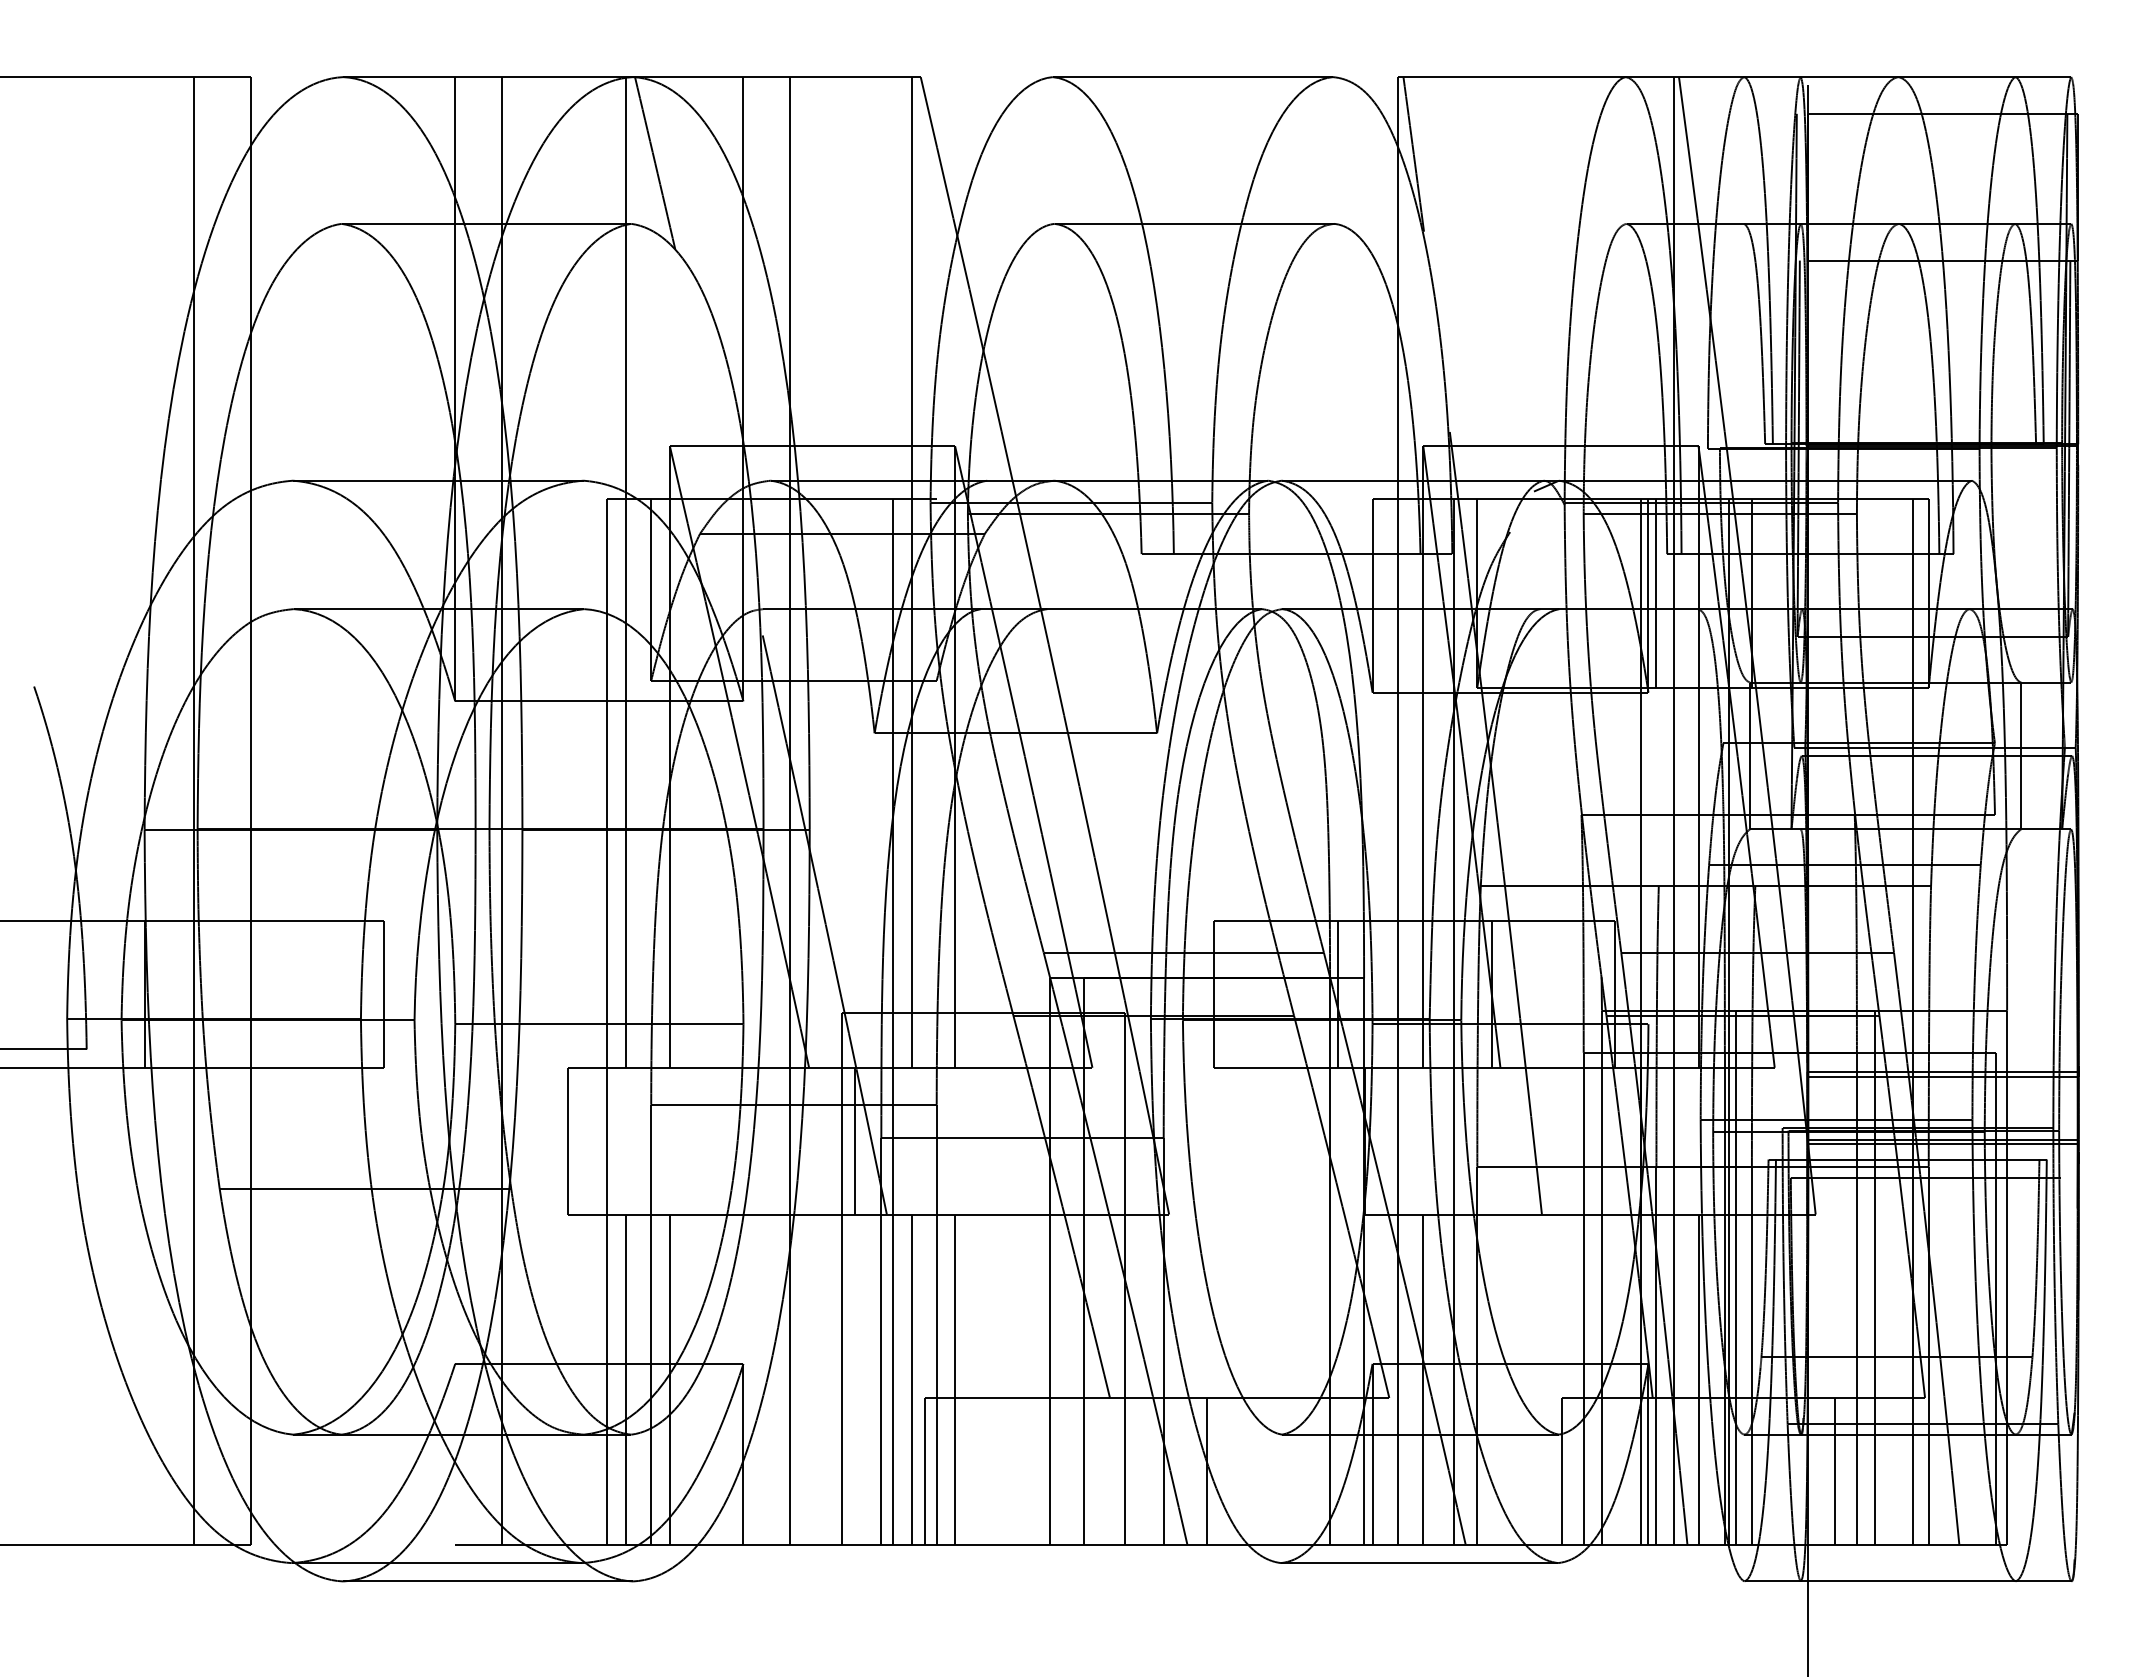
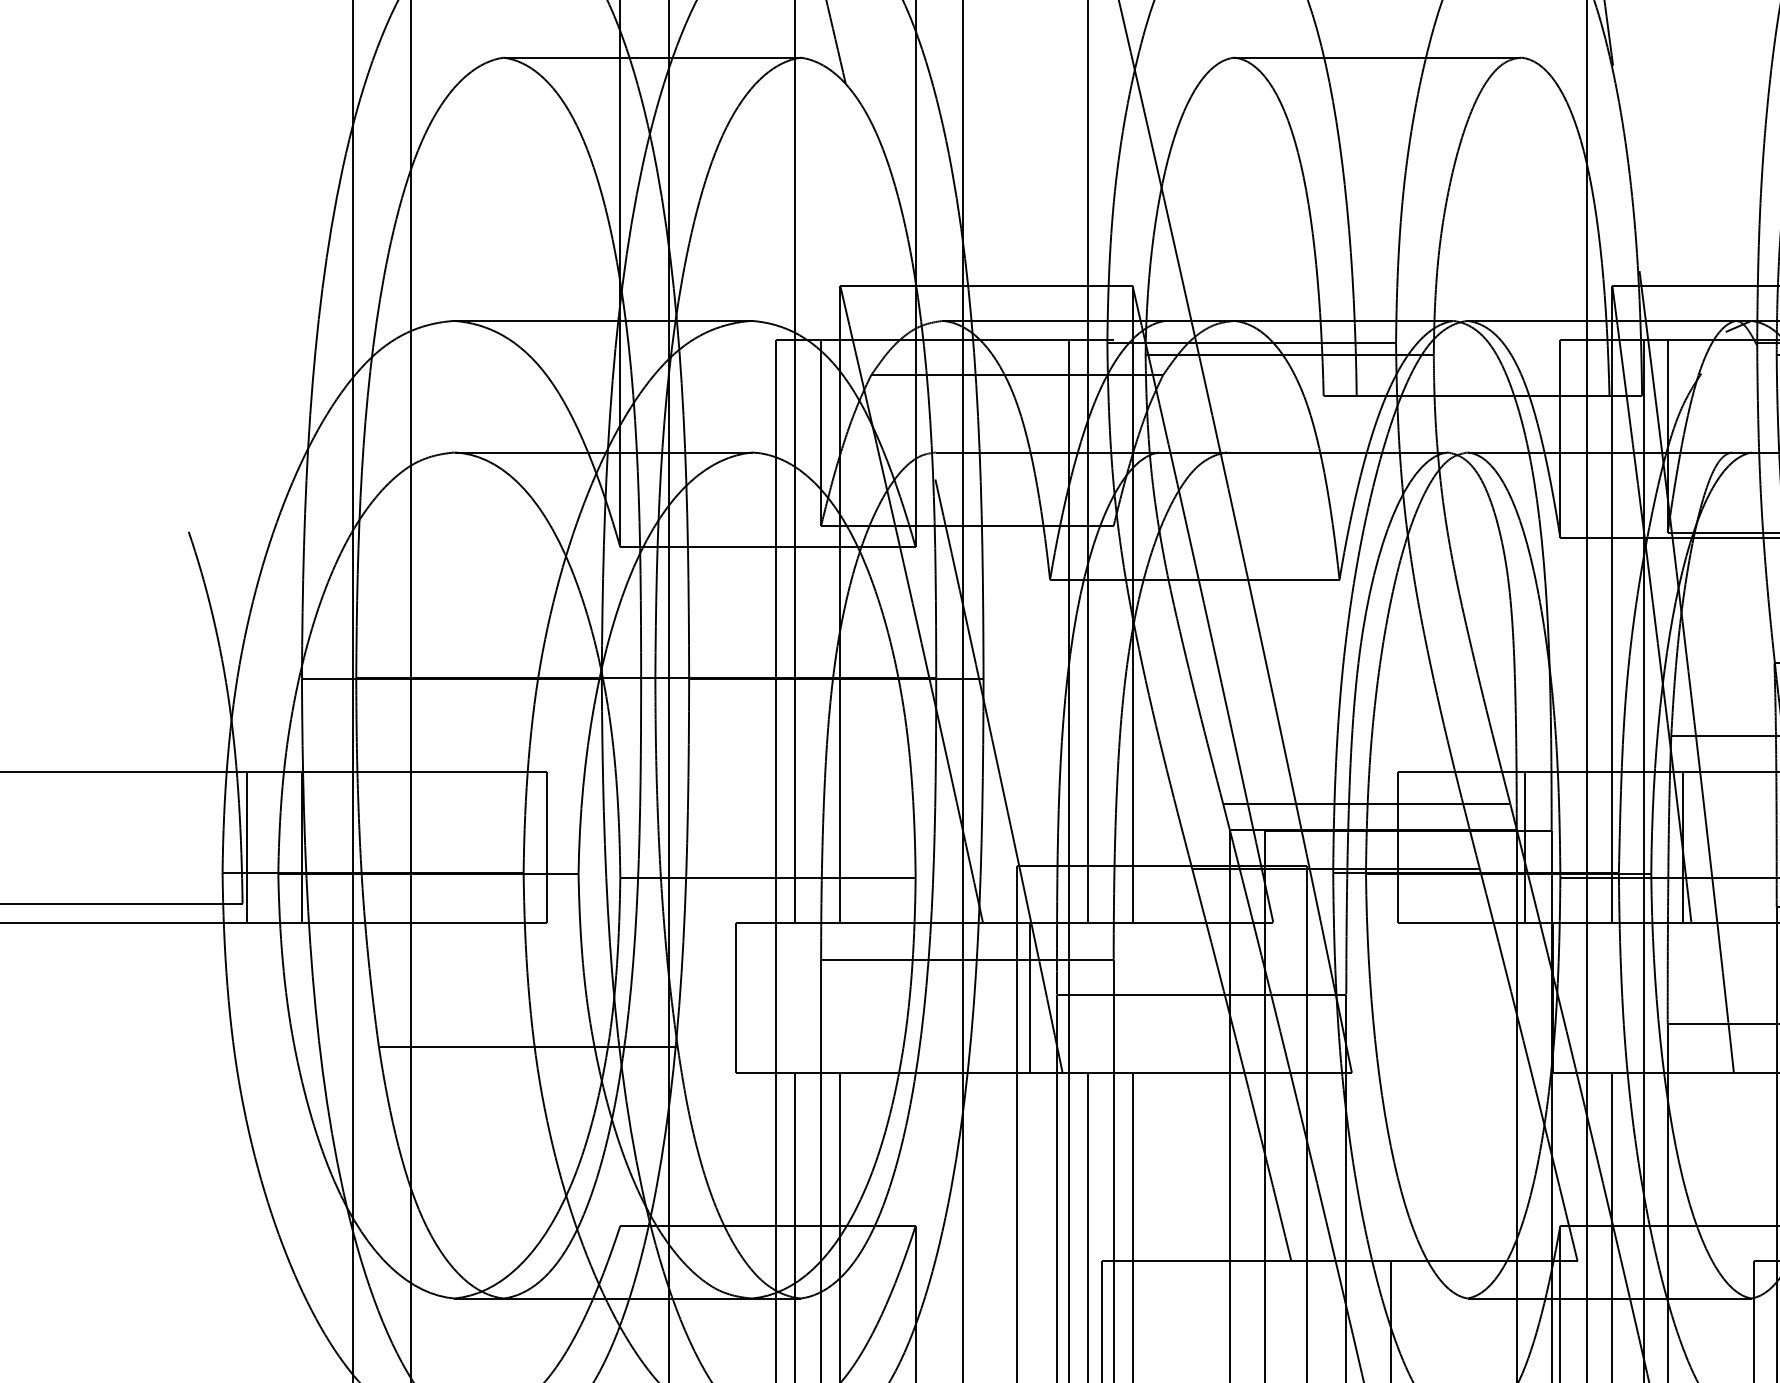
line: (90, 994) -> (246, 847), added

